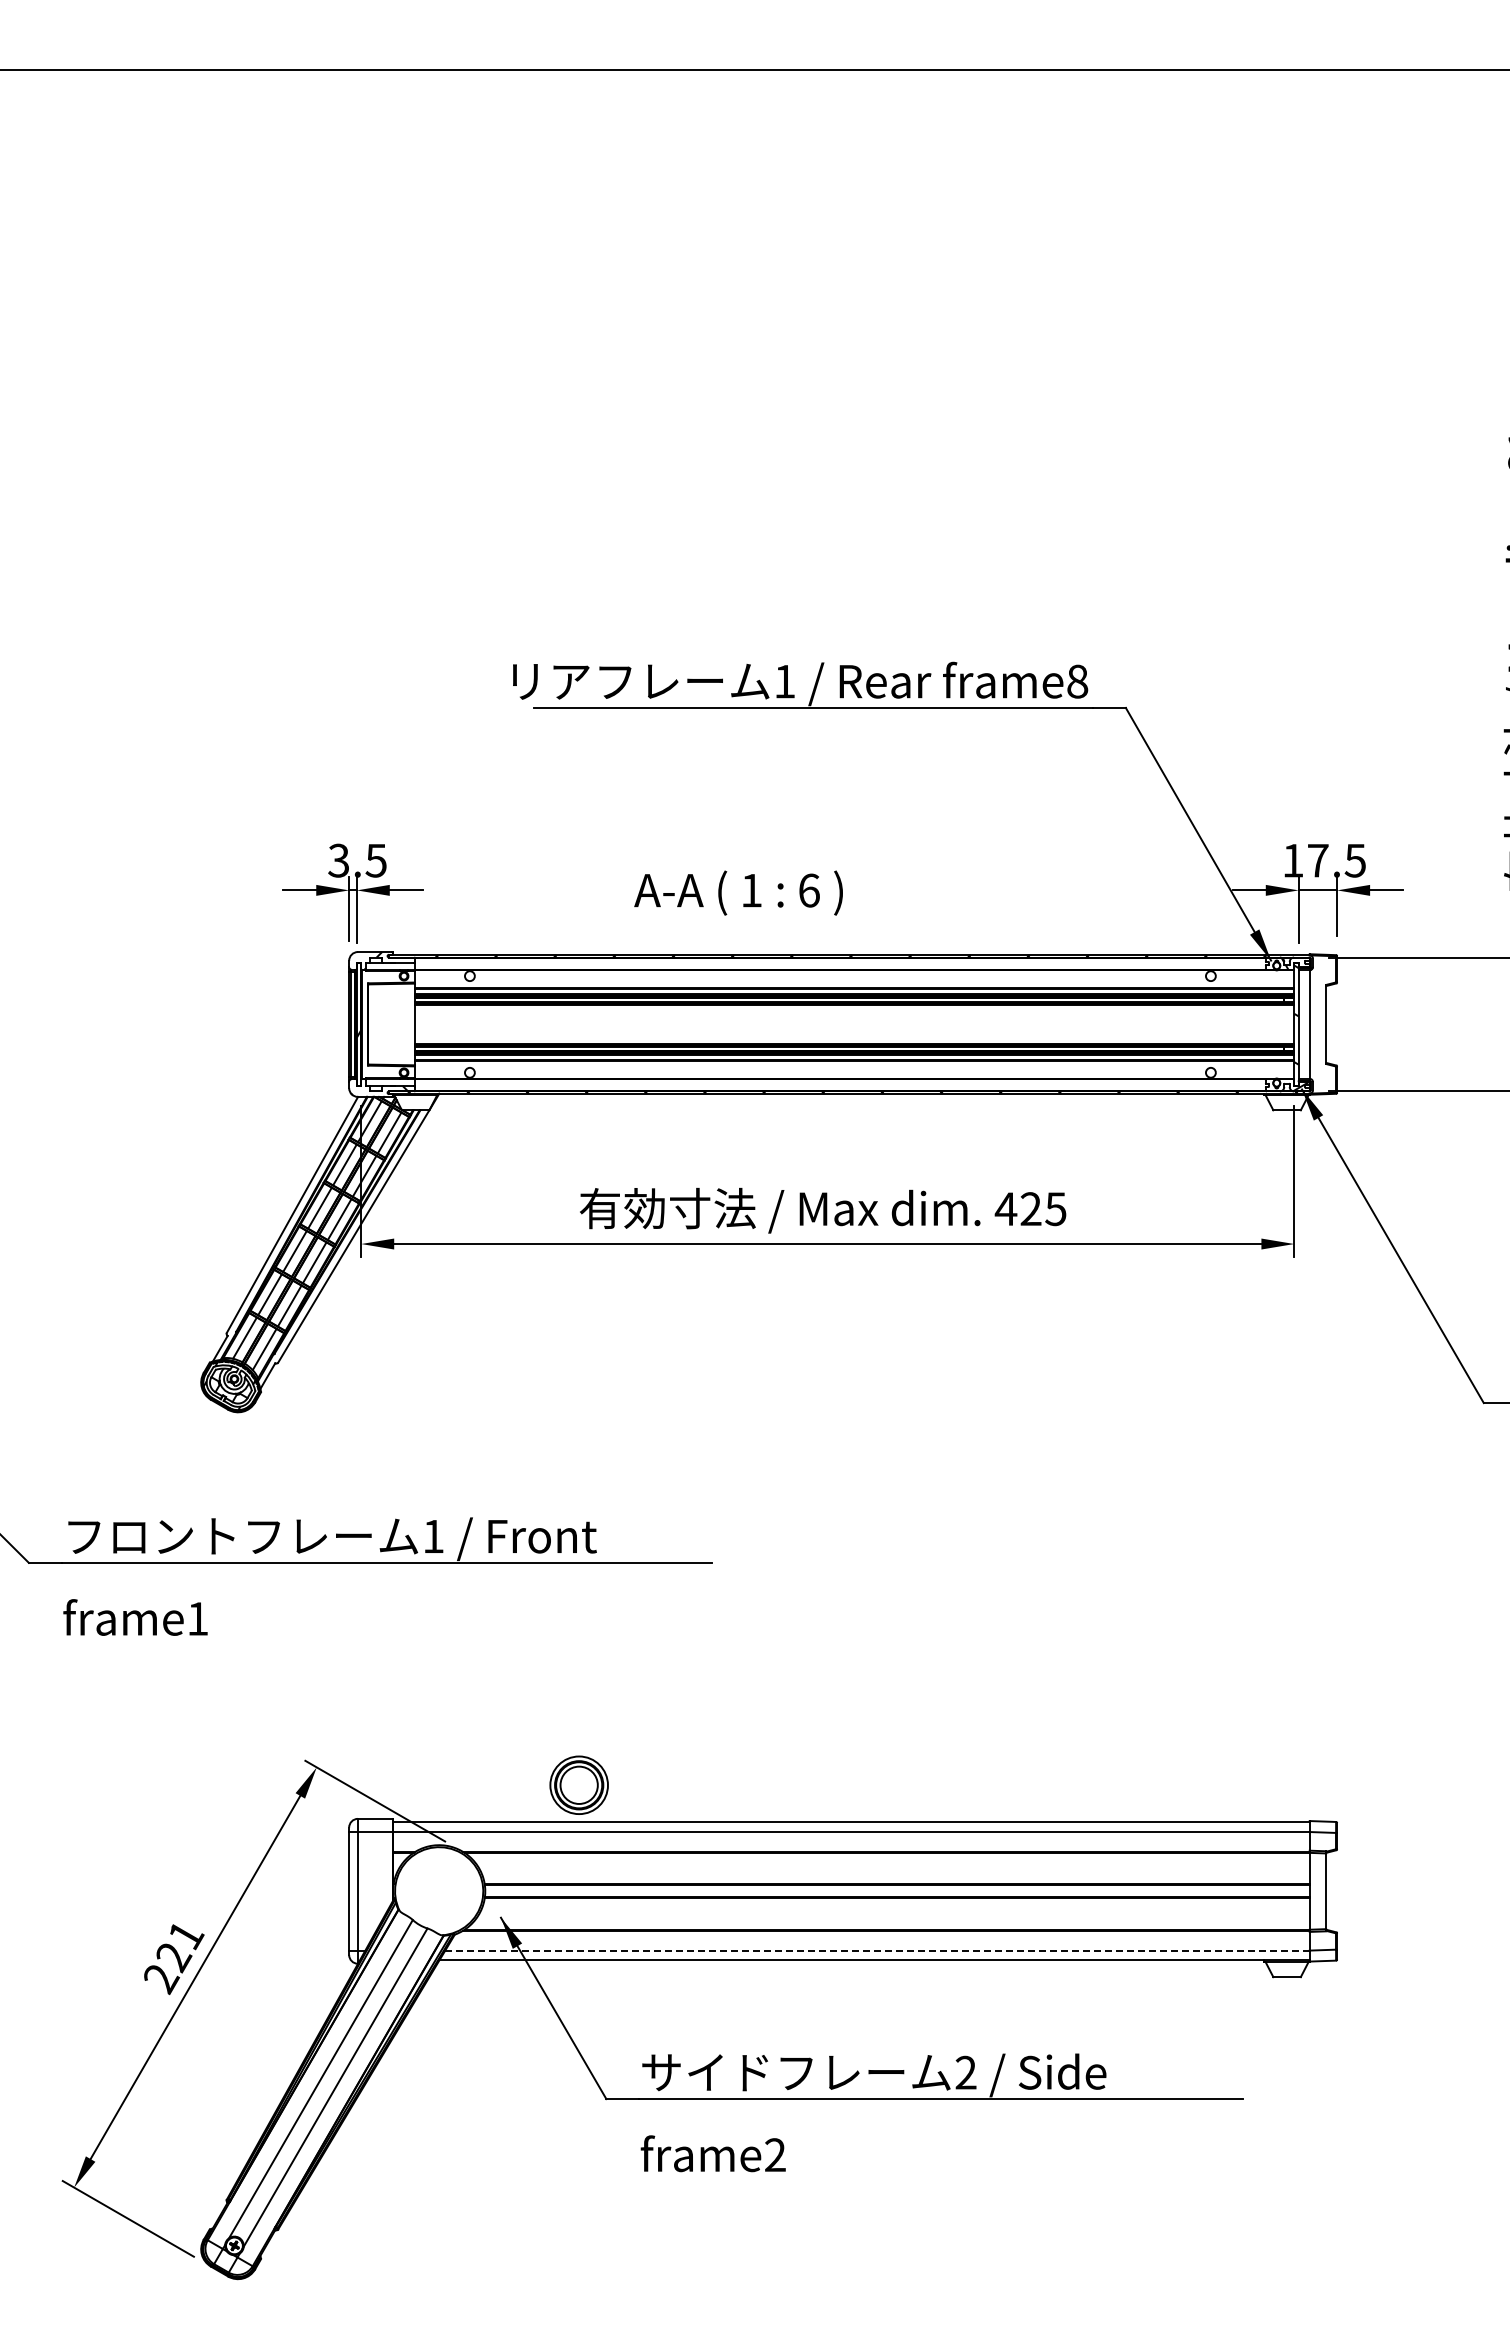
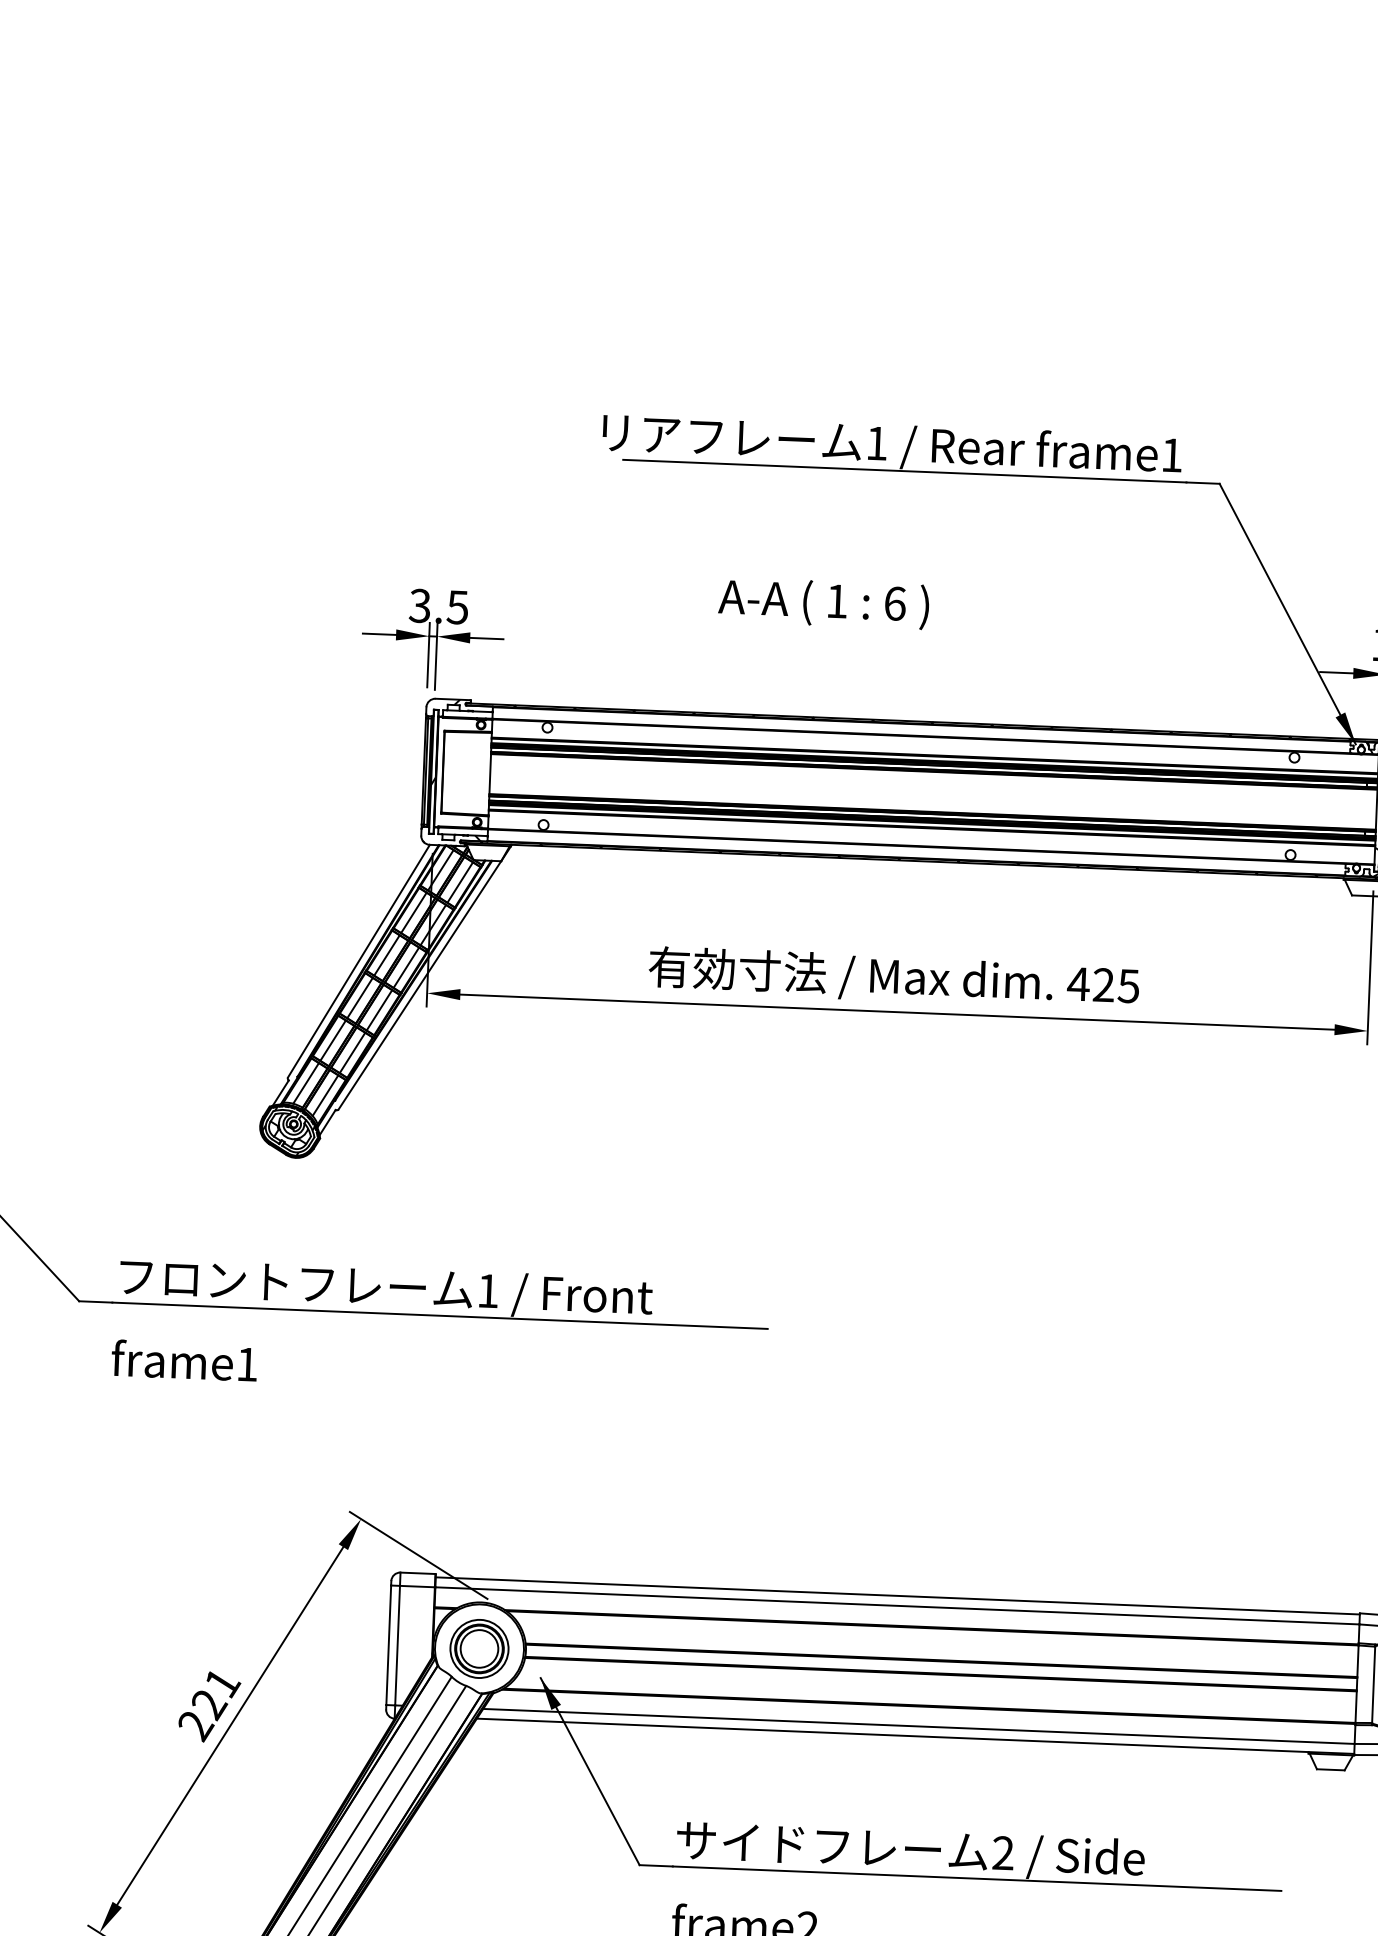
text: (1077, 681) -> (1171, 455), frame8 -> frame1
text: (738, 892) -> (823, 602), moved
part: (578, 1784) -> (478, 1648), moved
line: (877, 1950) -> (918, 1726), dashed -> solid

